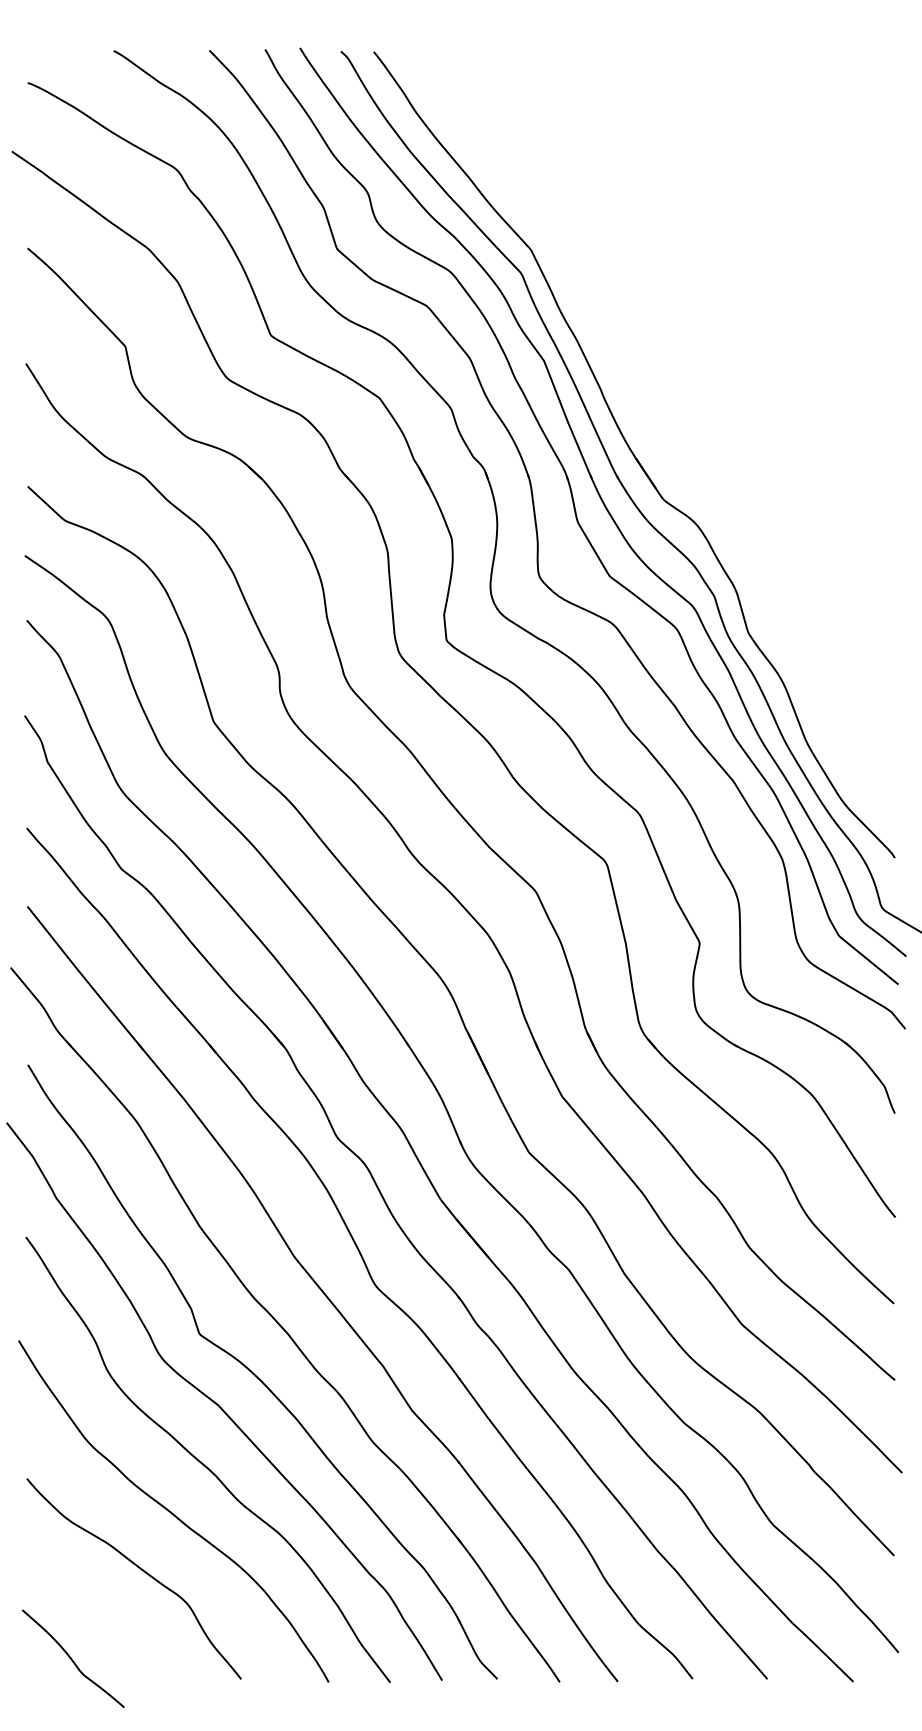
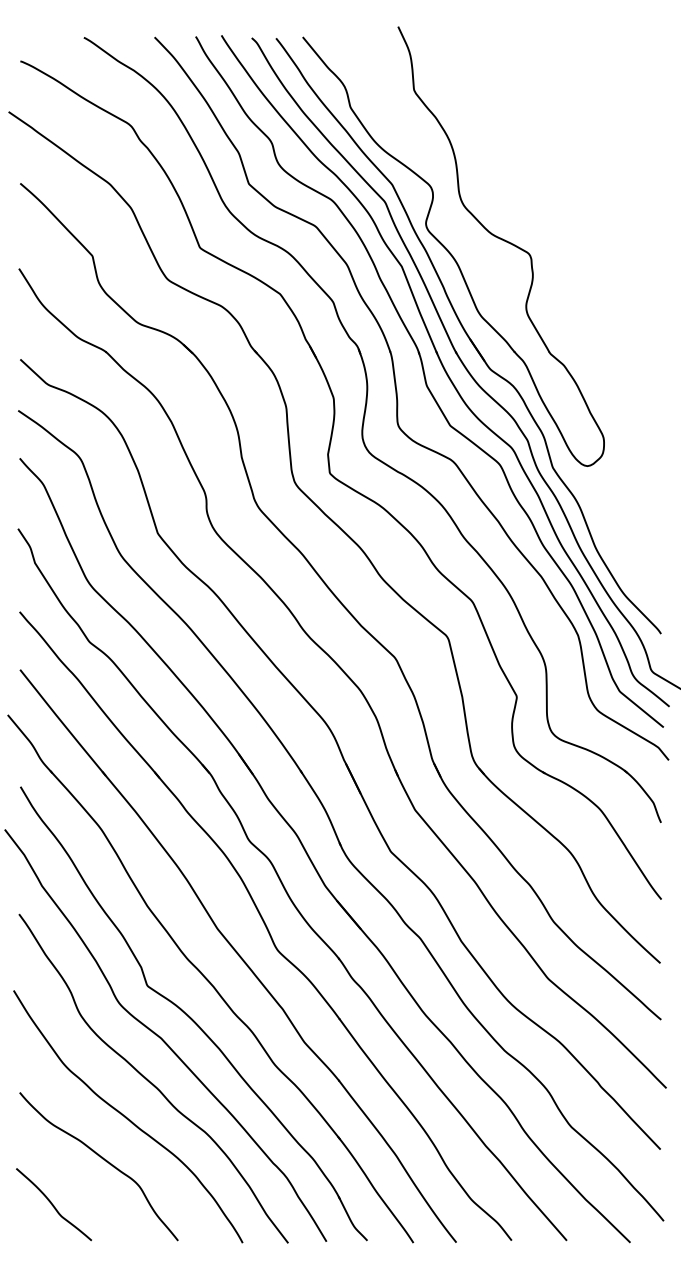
part: (607, 339) -> (448, 250), added
curve: (72, 1658) -> (53, 1204), moved

